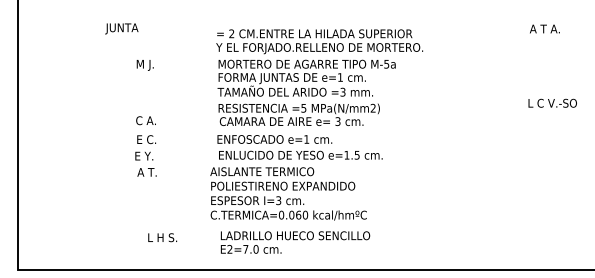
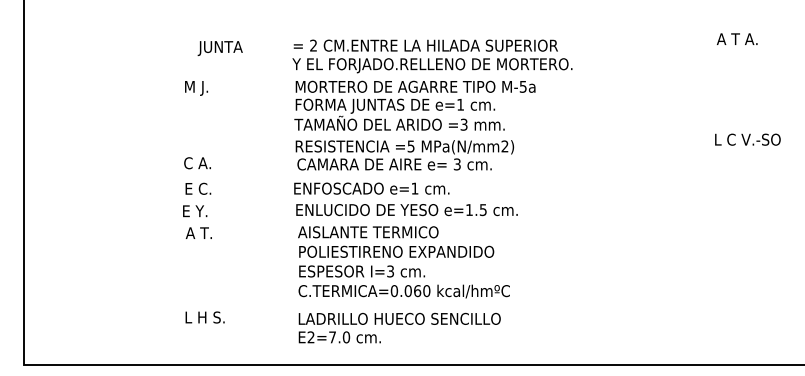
text: (121, 28) -> (219, 47), moved
text: (288, 193) -> (403, 261), moved
text: (162, 237) -> (204, 317), moved

